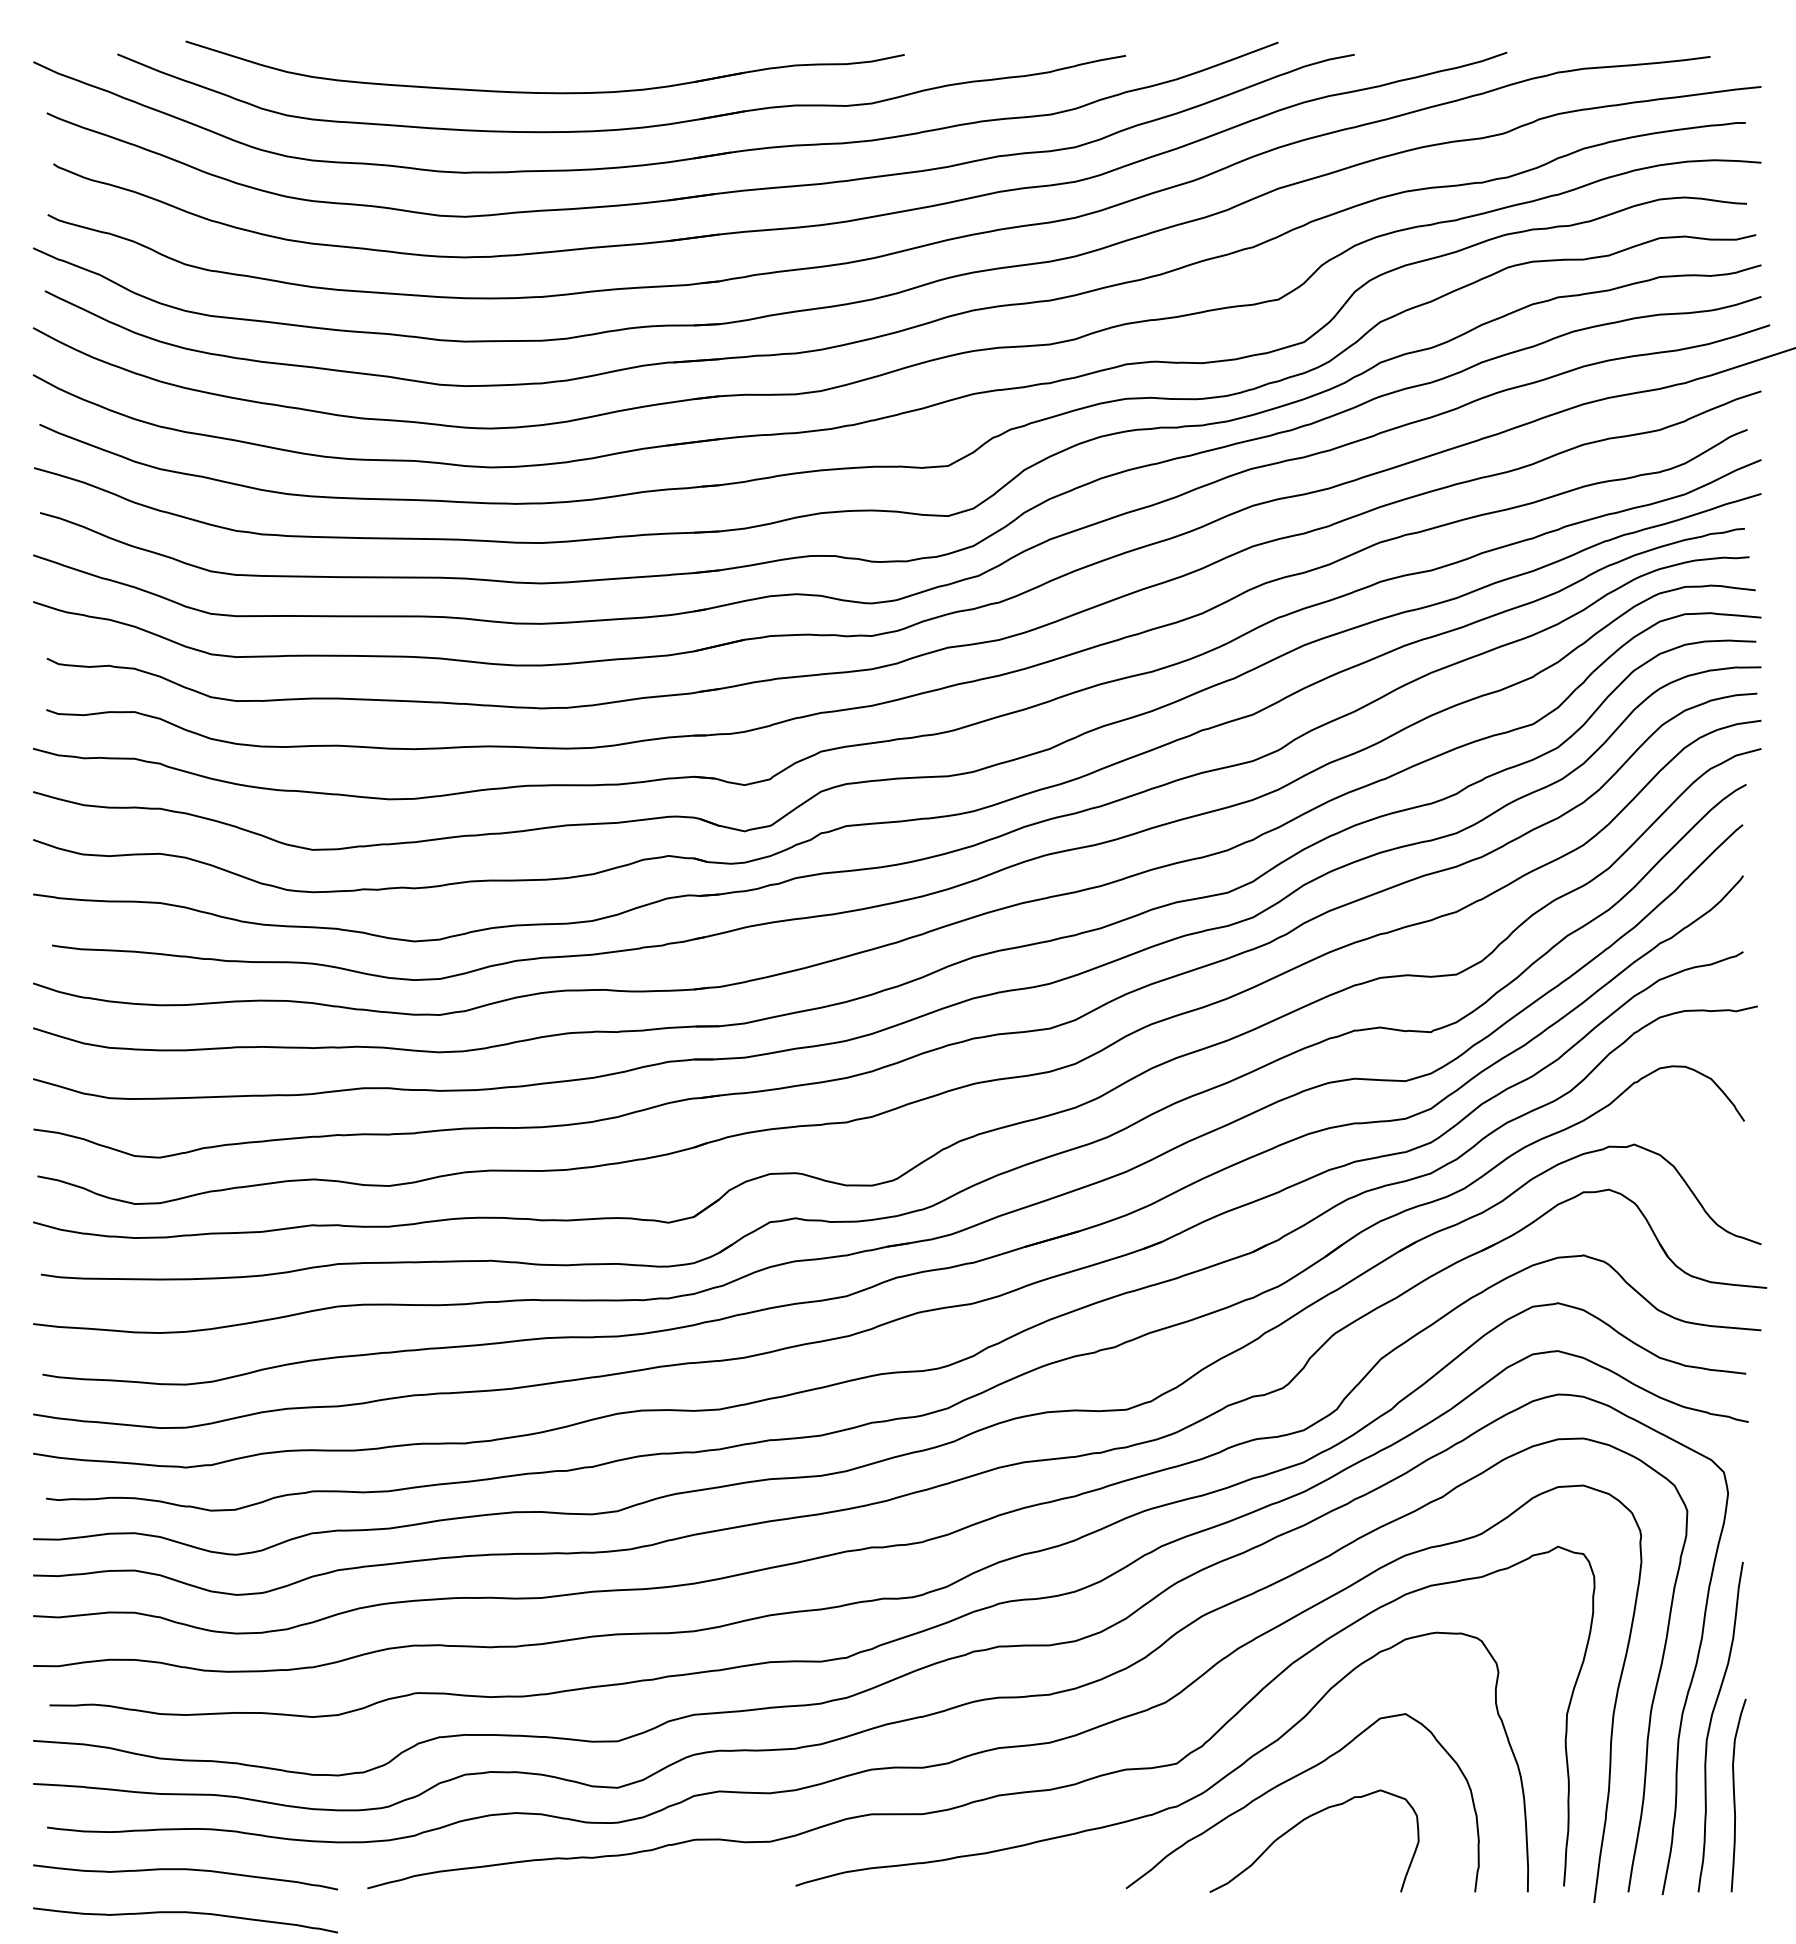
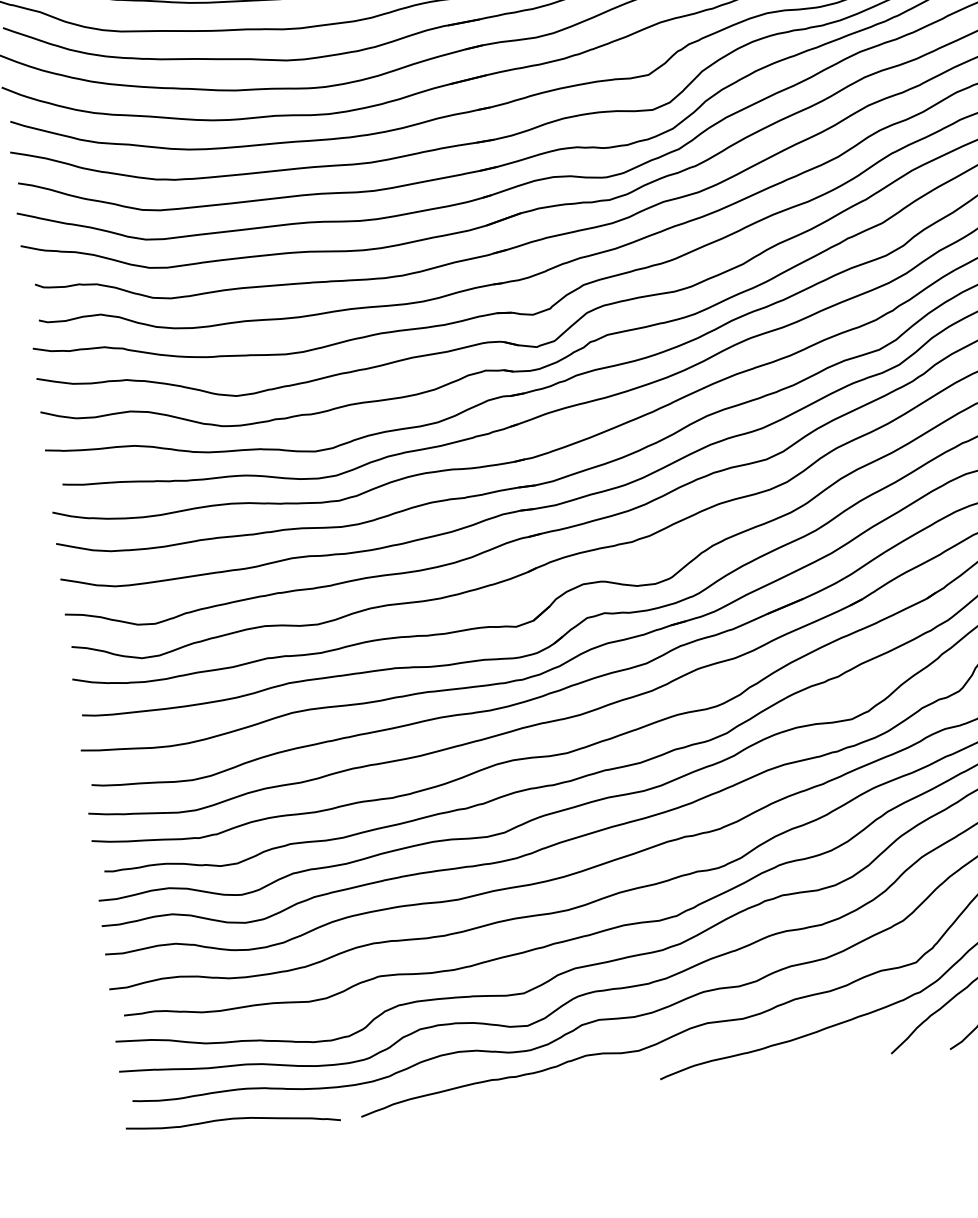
curve: (185, 1913) -> (236, 1149), removed

